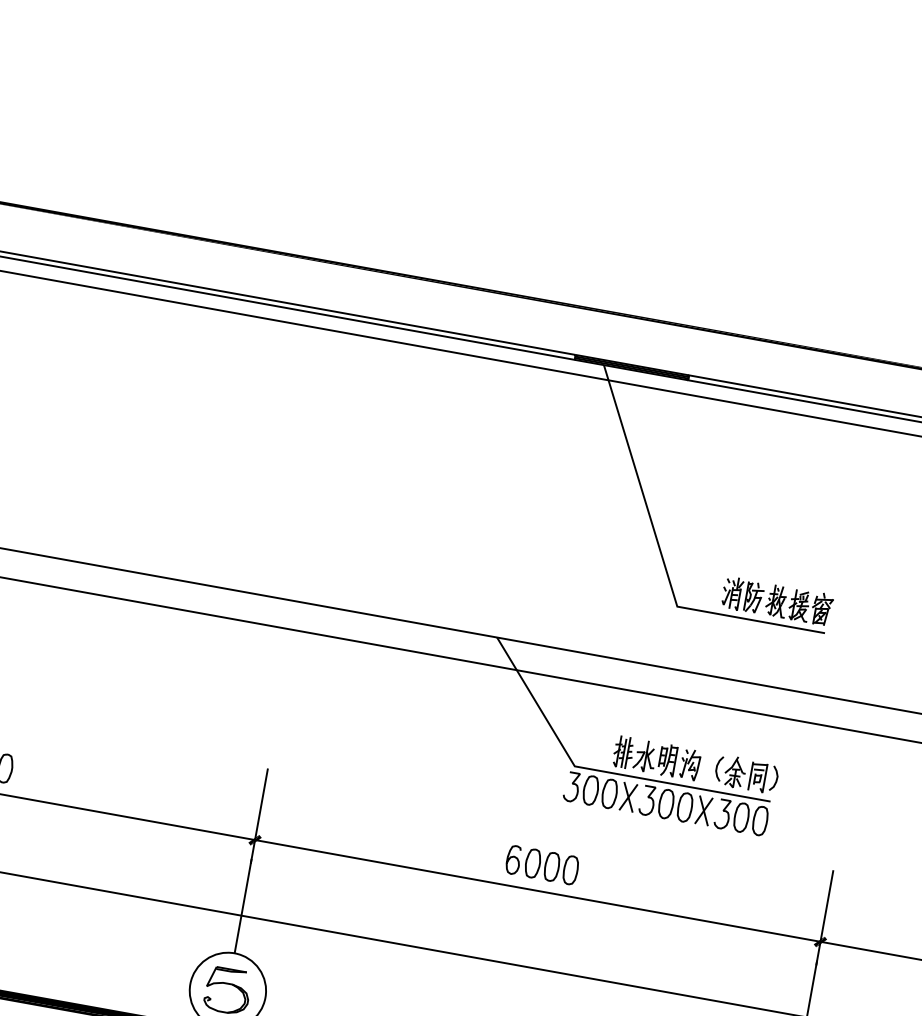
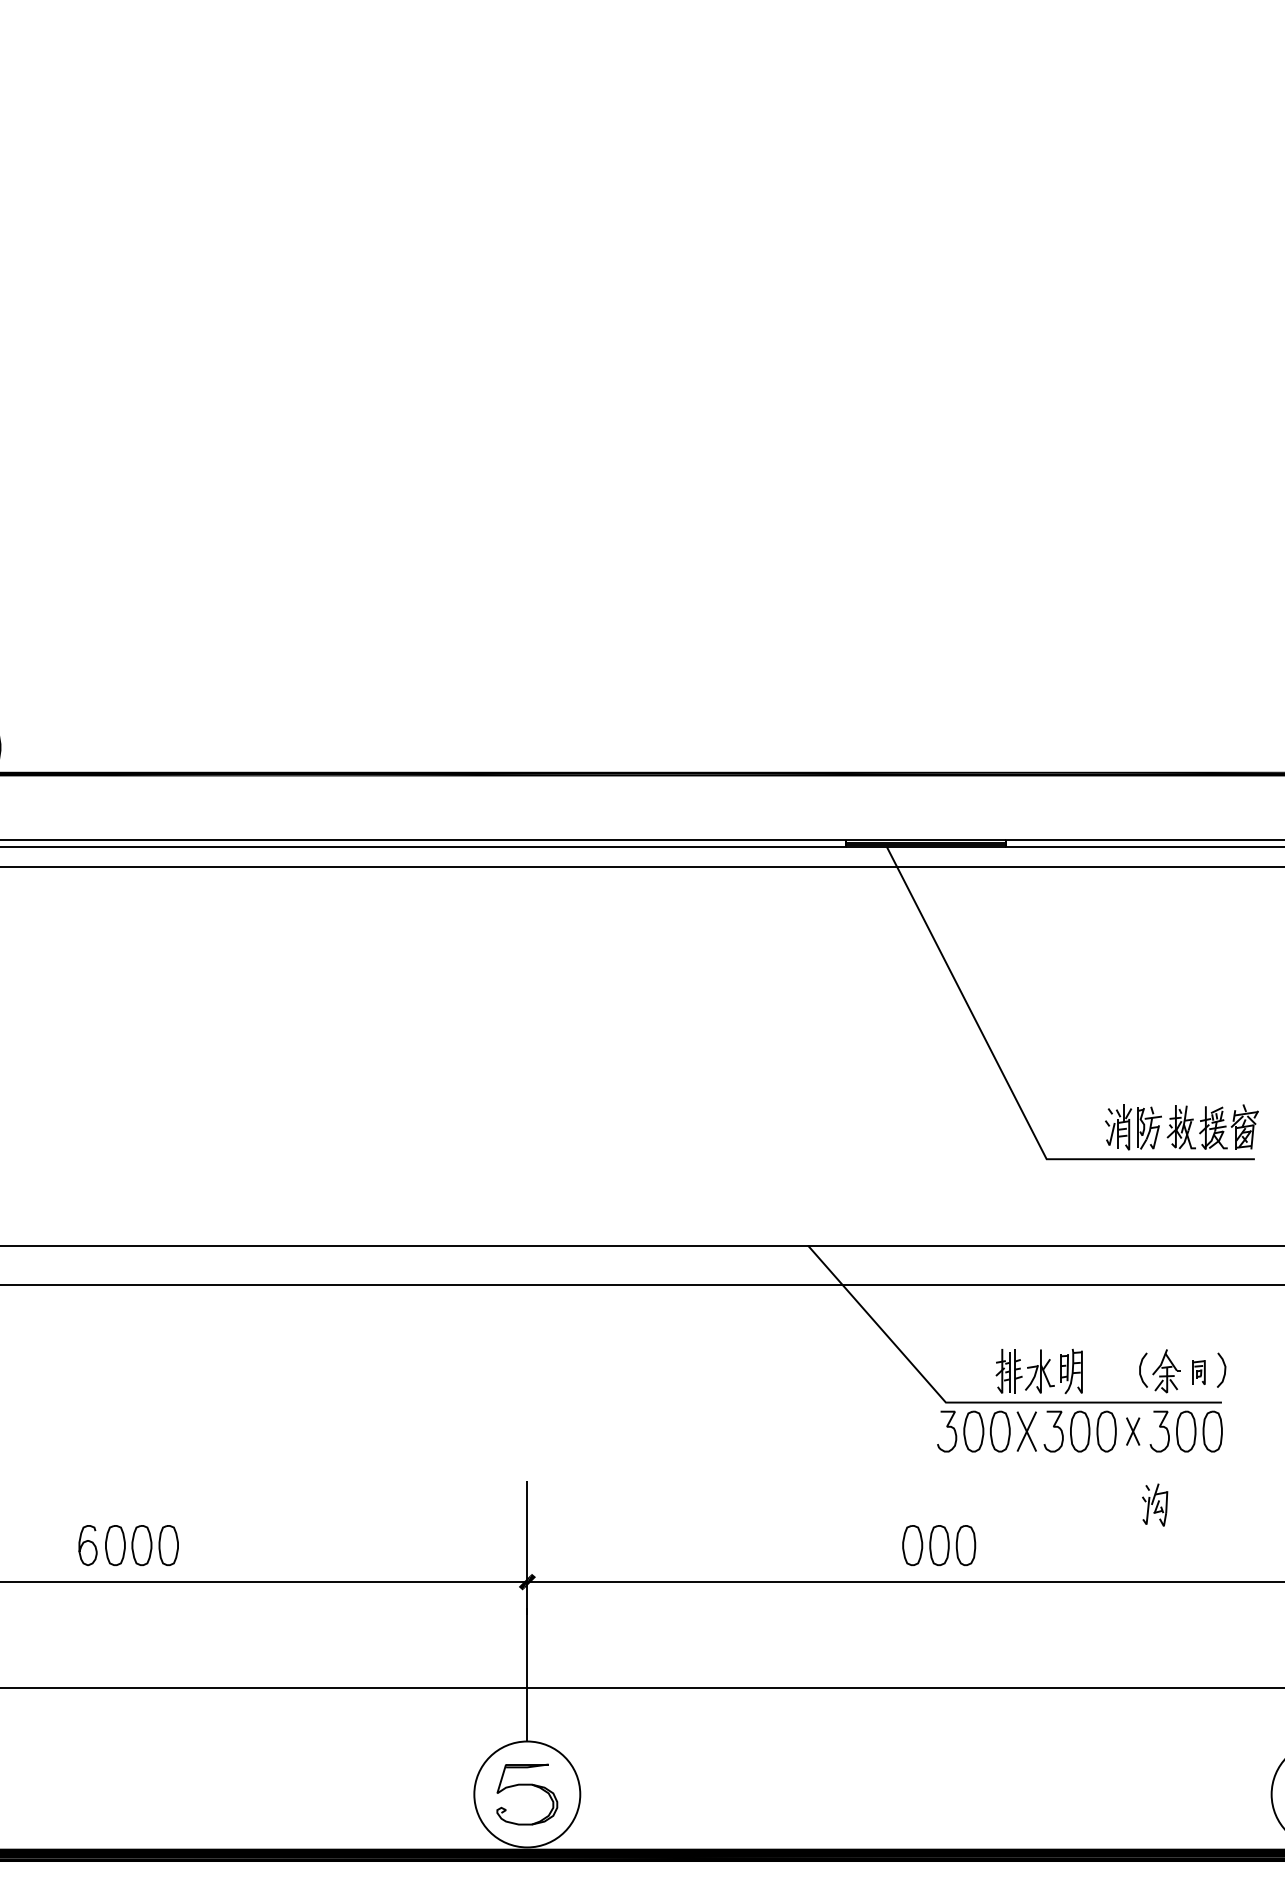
part: (690, 764) -> (1155, 1504), moved
part: (757, 777) -> (1198, 1372), size x0.6
part: (703, 810) -> (1132, 1431), size x0.7
curve: (512, 857) -> (883, 1542), removed

